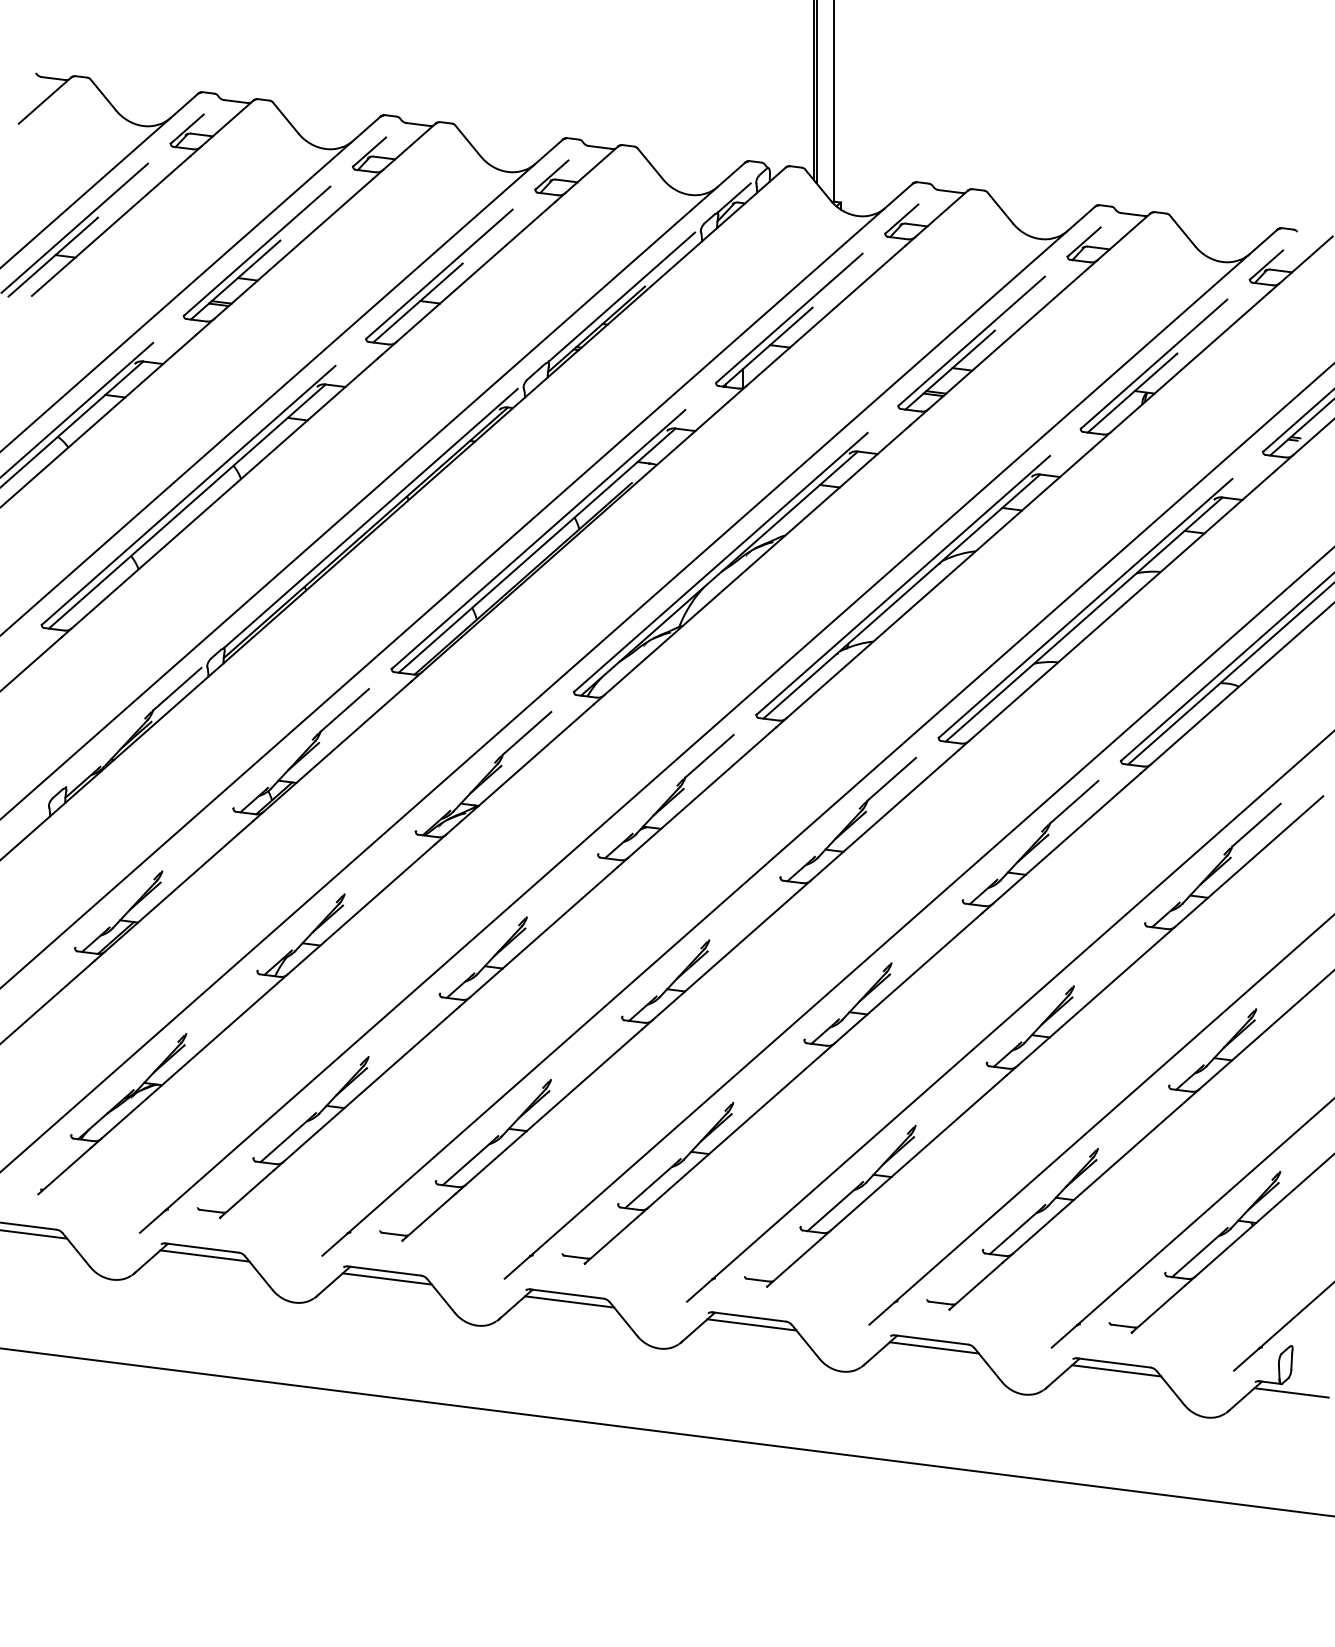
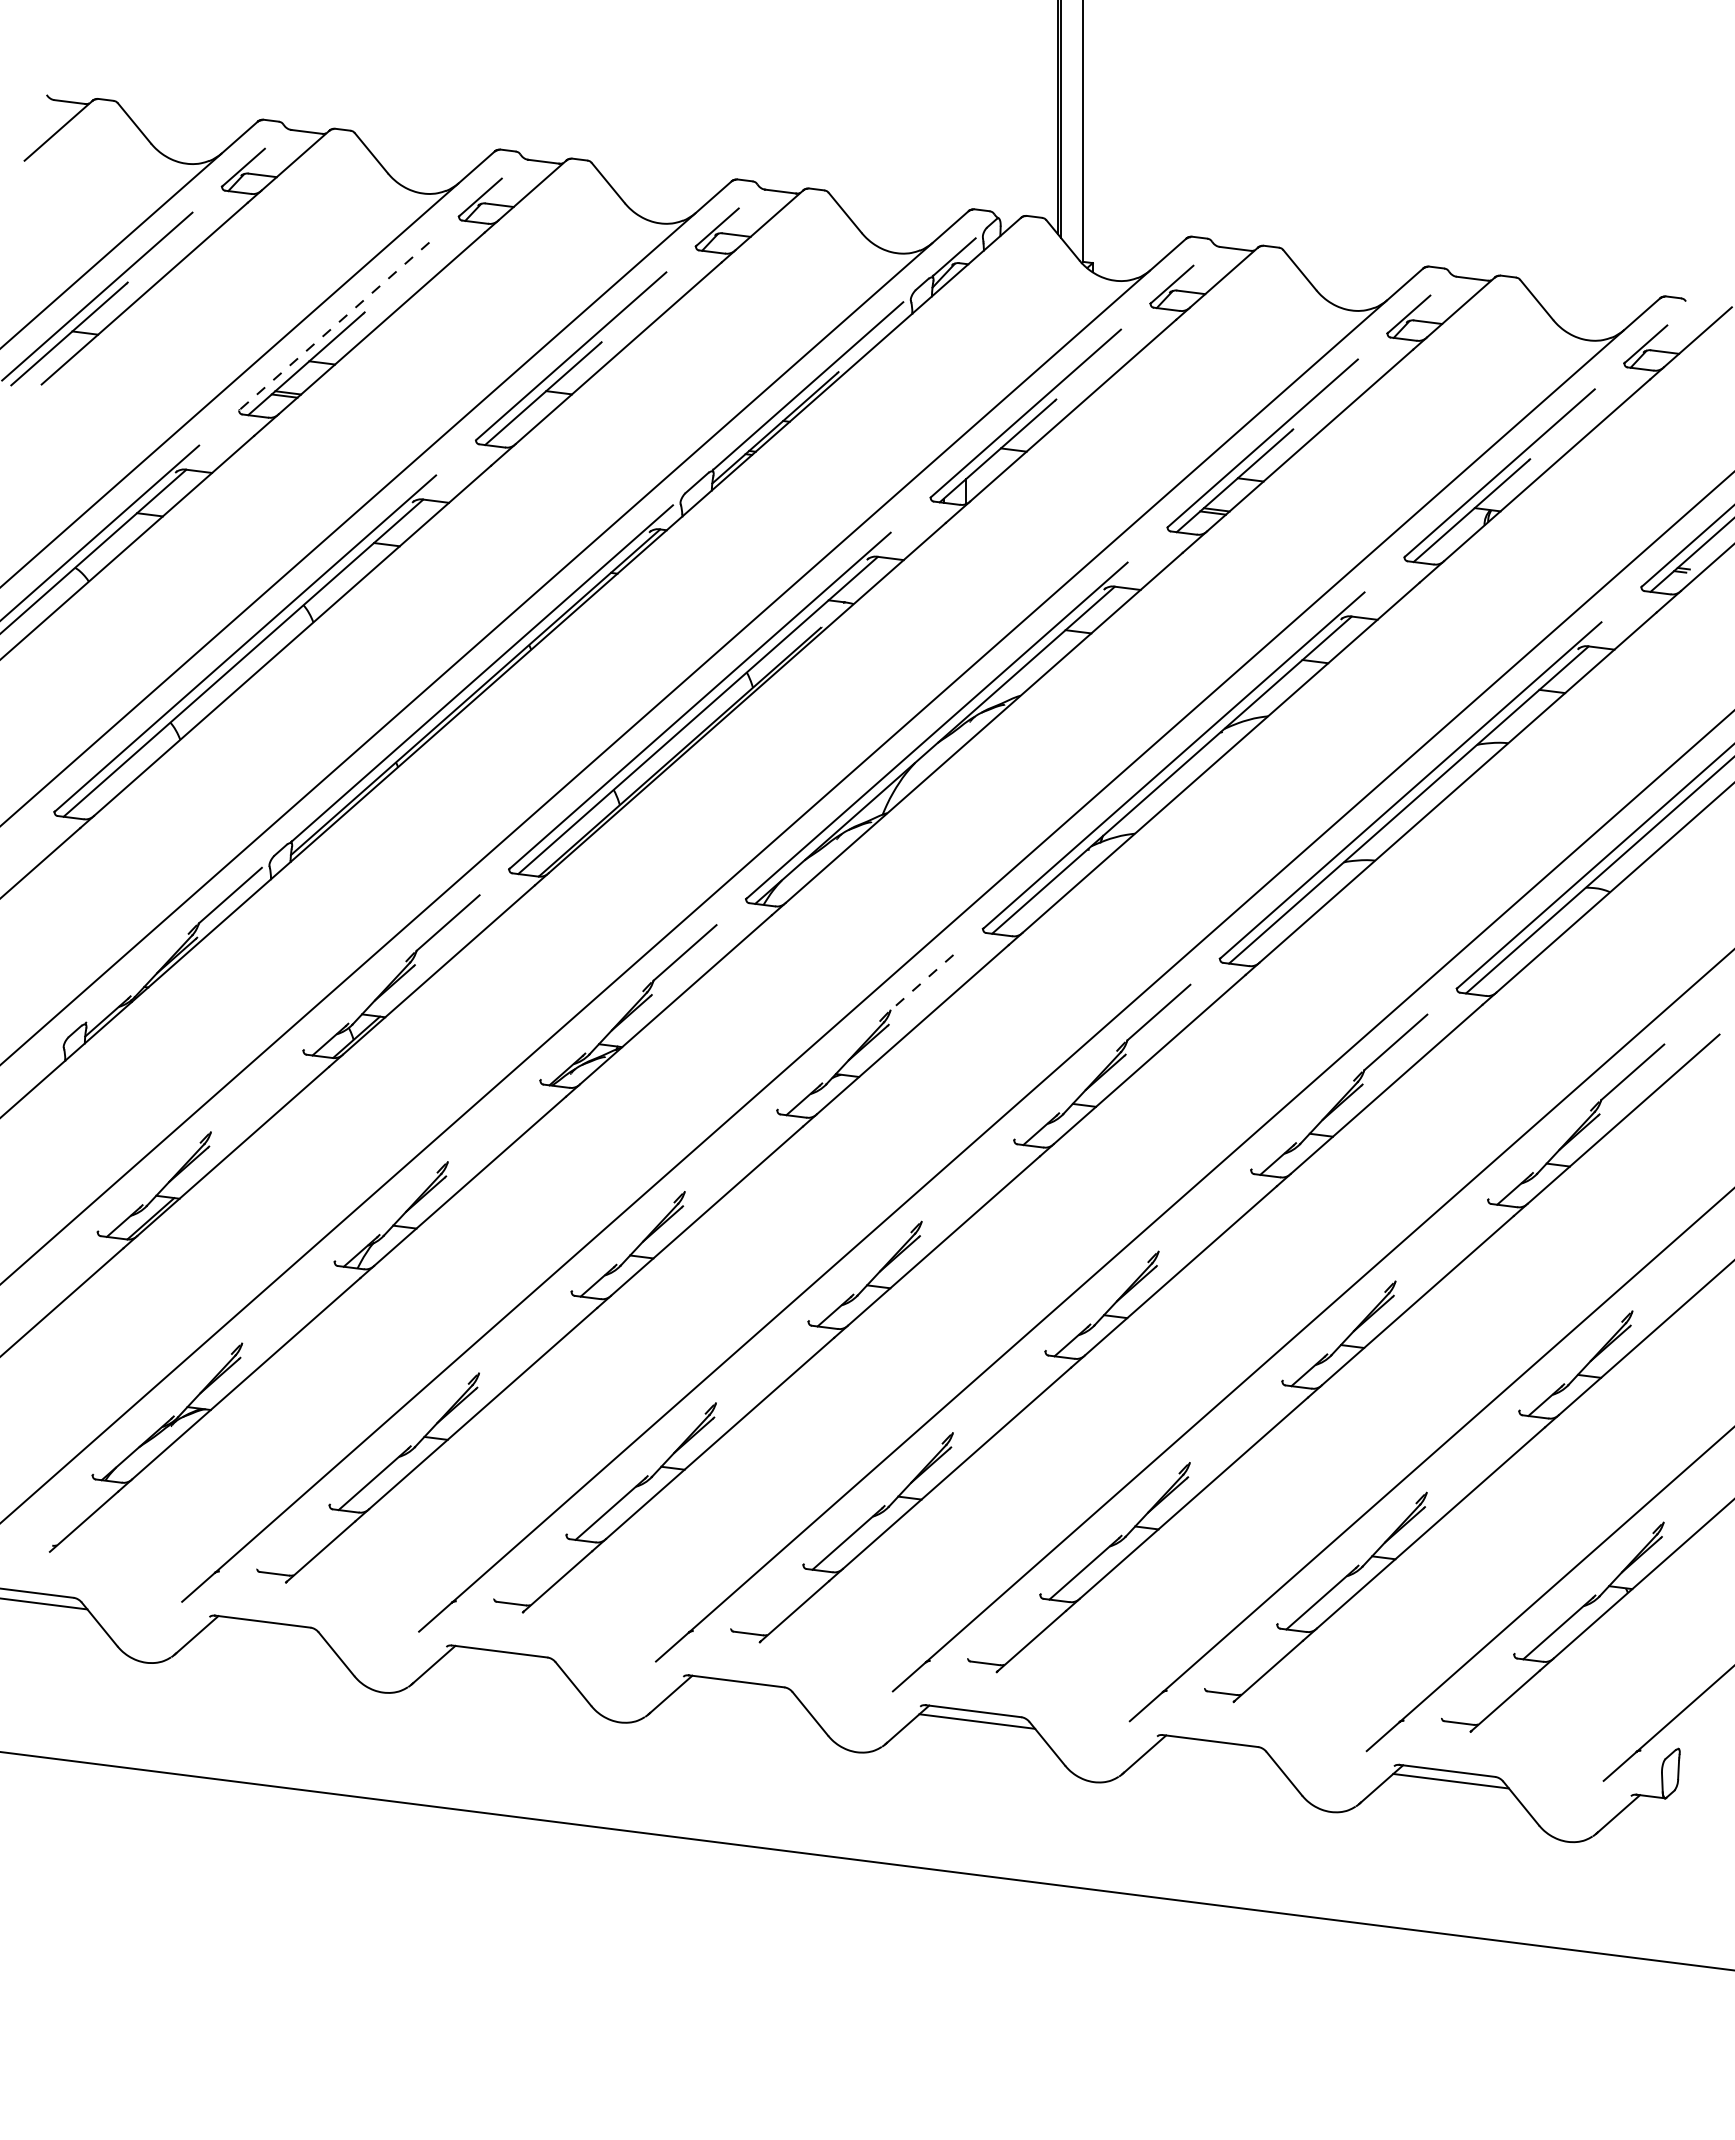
line: (257, 251) -> (334, 326), solid -> dashed
line: (709, 756) -> (922, 982), solid -> dashed
line: (204, 1255) -> (266, 1631), removed
line: (387, 1278) -> (503, 1661), removed
line: (569, 1301) -> (740, 1691), removed
line: (934, 1347) -> (1214, 1751), removed
line: (1291, 1392) -> (1678, 1809), removed

